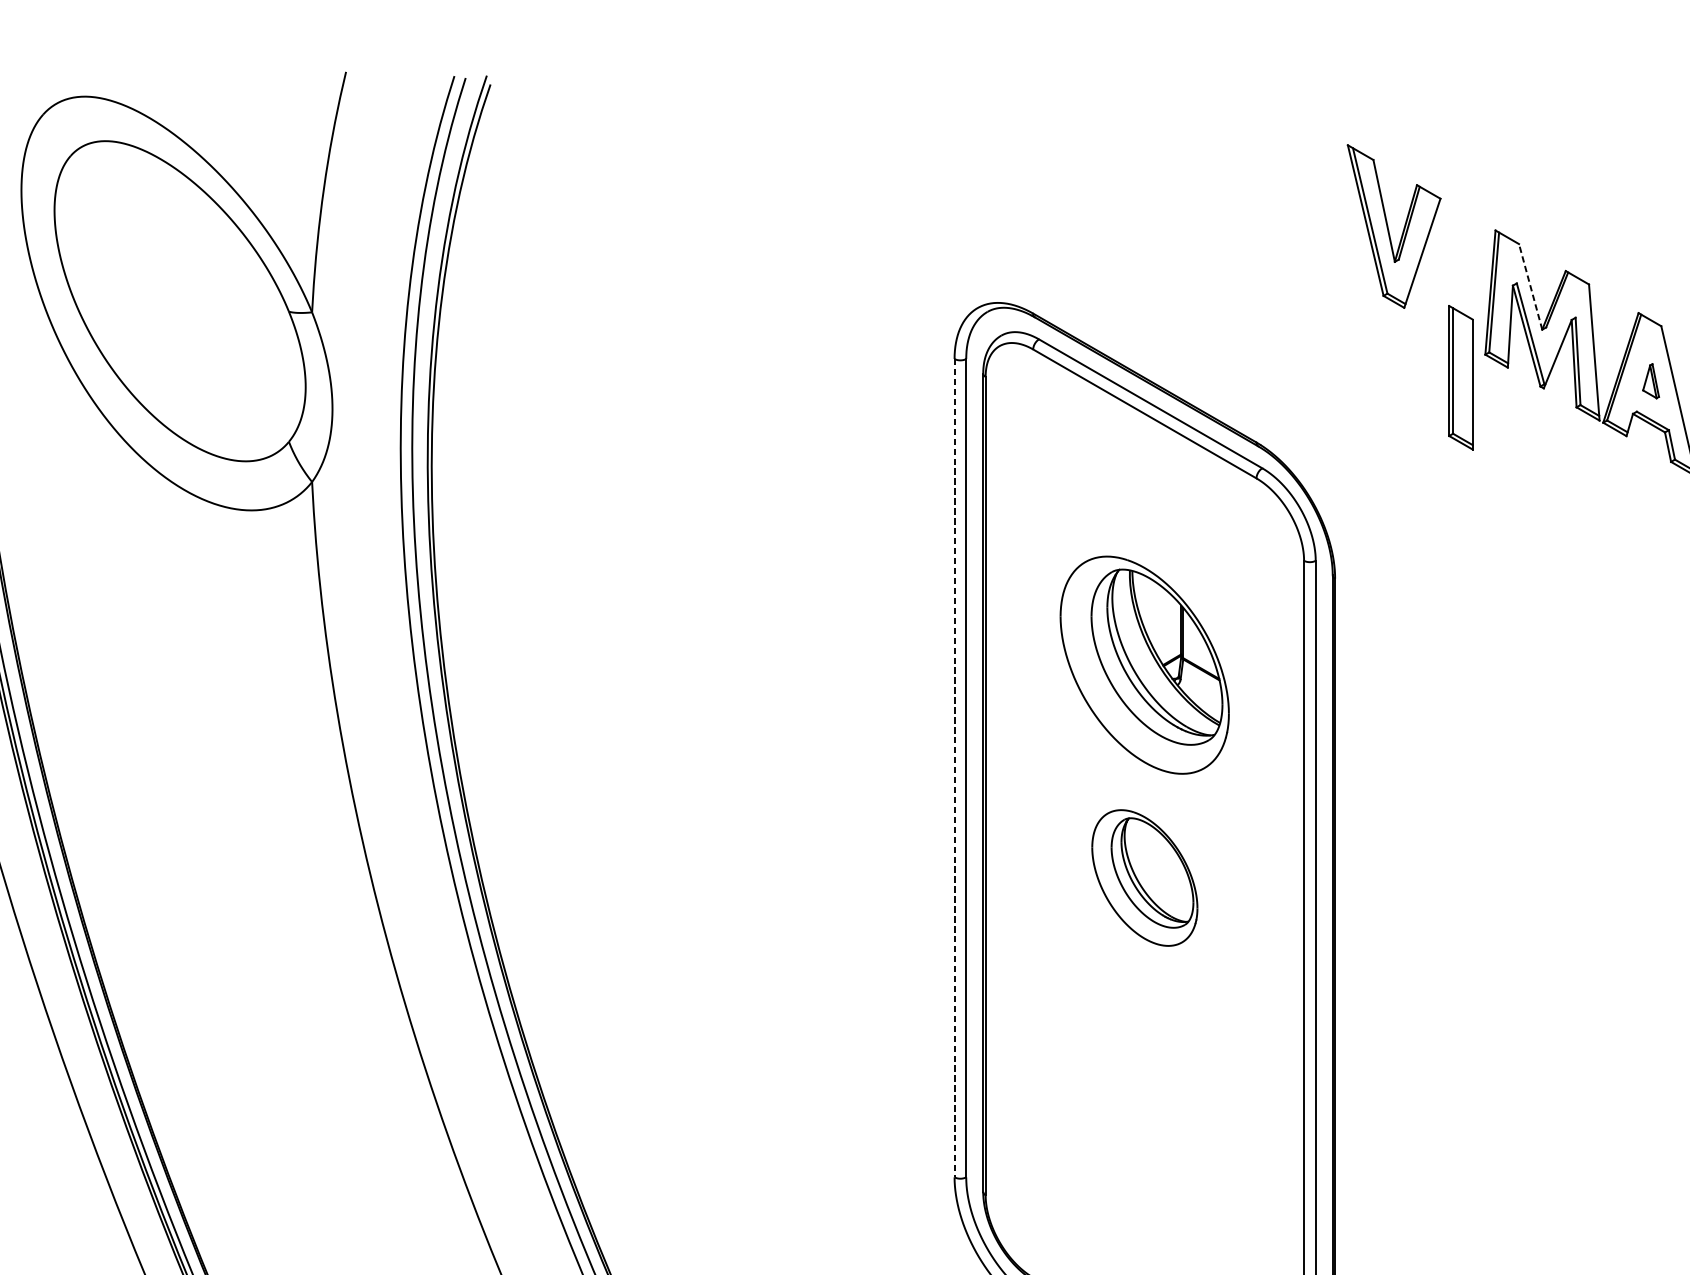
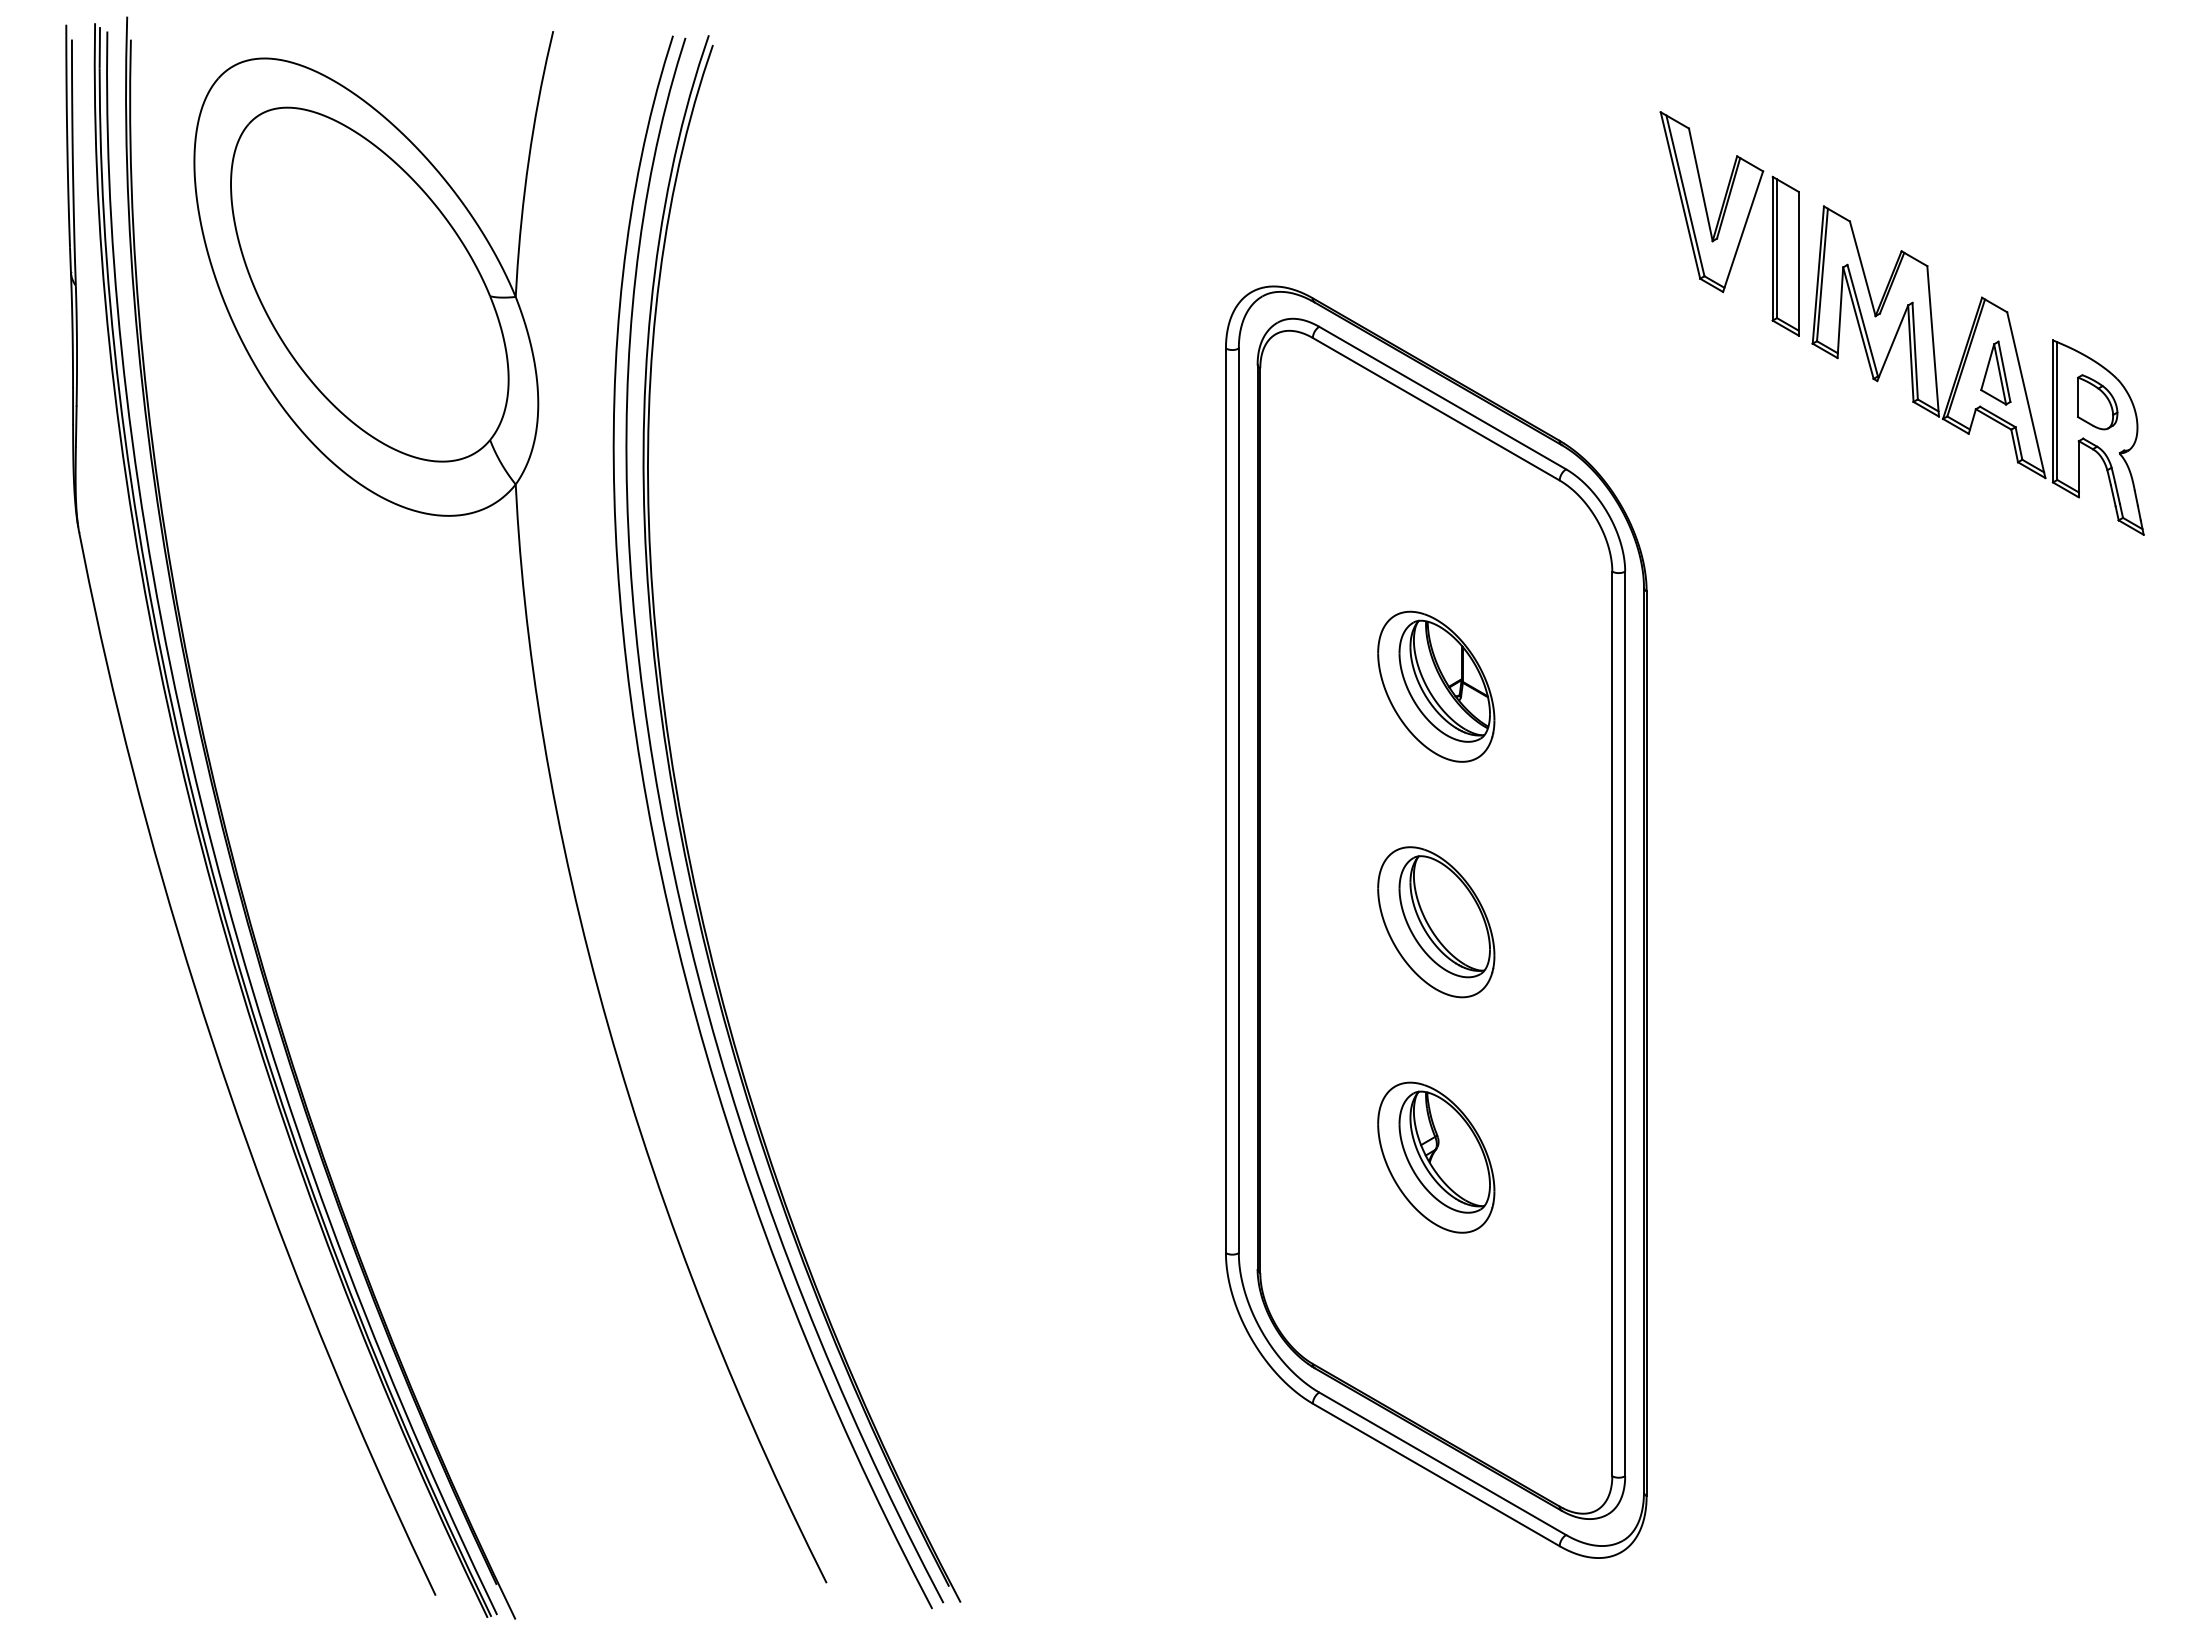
line: (1530, 286) -> (1862, 268), dashed -> solid
part: (1460, 377) -> (1785, 255), moved
part: (1650, 380) -> (1995, 372), size x1.67
part: (1145, 664) -> (1436, 686), size x0.62
line: (954, 768) -> (1225, 801), dashed -> solid
part: (1145, 1090) -> (1436, 1157), added

